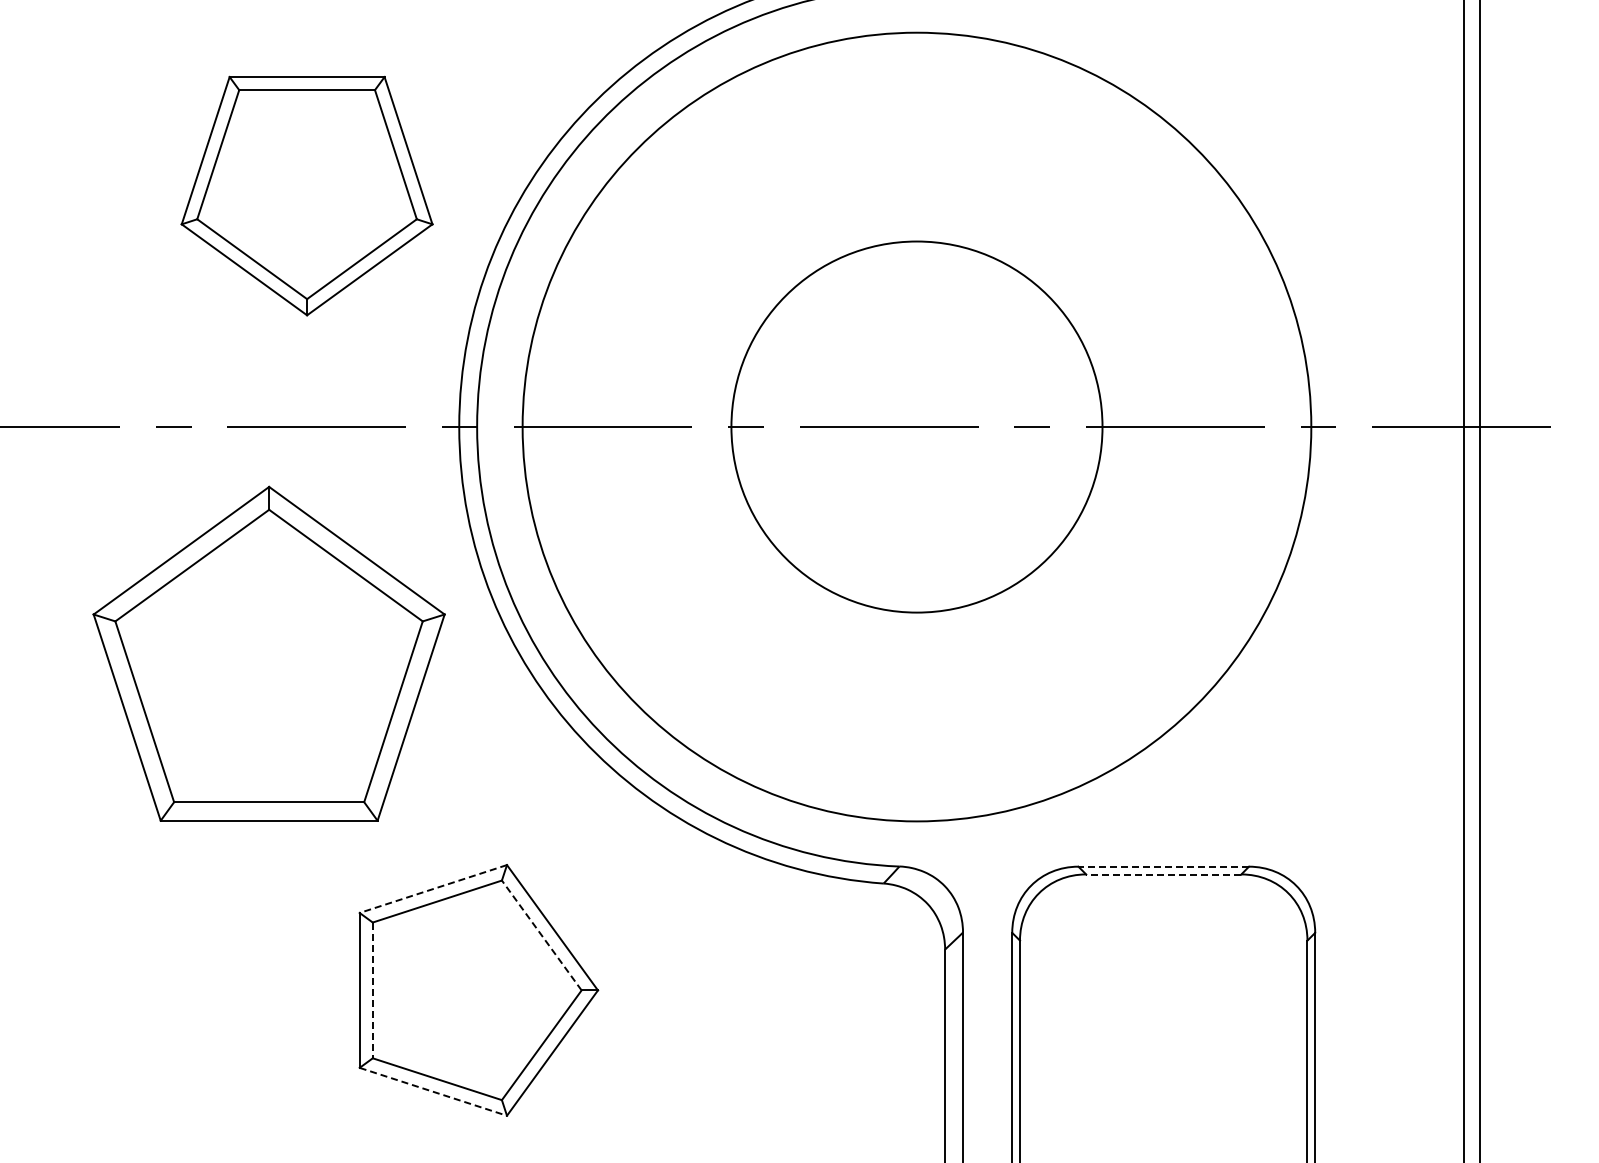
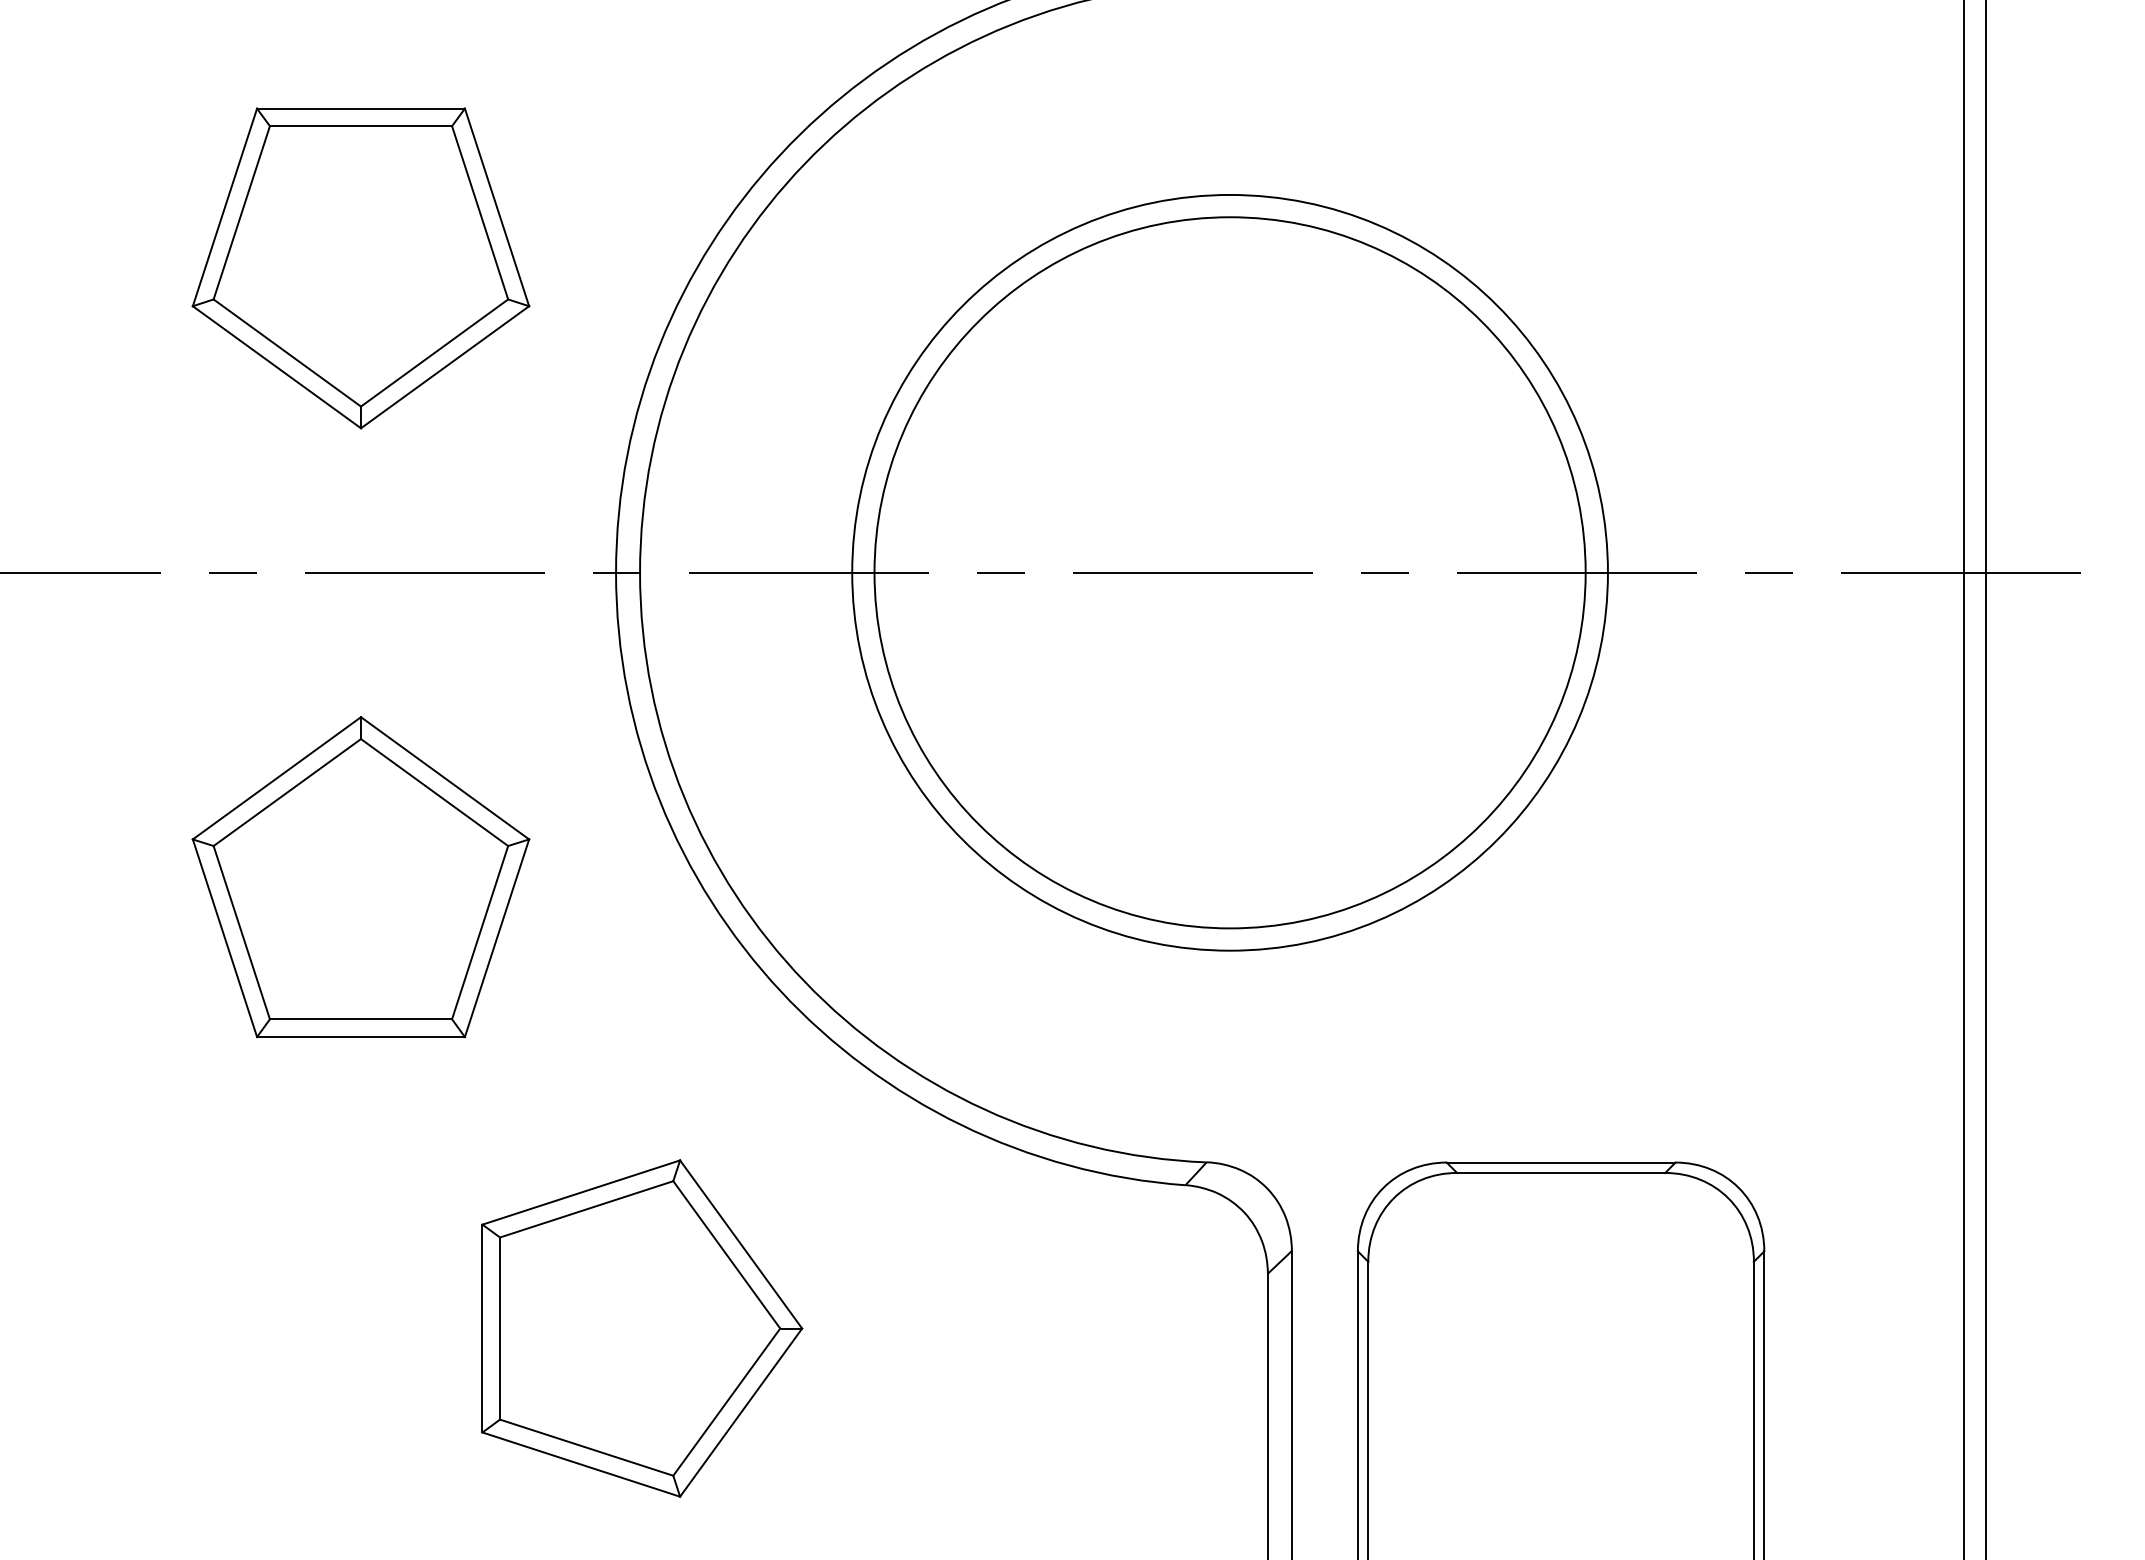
part: (306, 195) -> (360, 267), moved
circle: (916, 426) -> (1229, 572), size x0.71
circle: (916, 427) -> (1229, 573), size x1.43
part: (268, 653) -> (360, 876), size x0.71
line: (1163, 866) -> (1560, 1162), dashed -> solid
line: (1163, 874) -> (1560, 1173), dashed -> solid
line: (432, 889) -> (580, 1193), dashed -> solid
line: (541, 935) -> (726, 1254), dashed -> solid
line: (372, 990) -> (499, 1328), dashed -> solid
line: (433, 1091) -> (581, 1464), dashed -> solid

